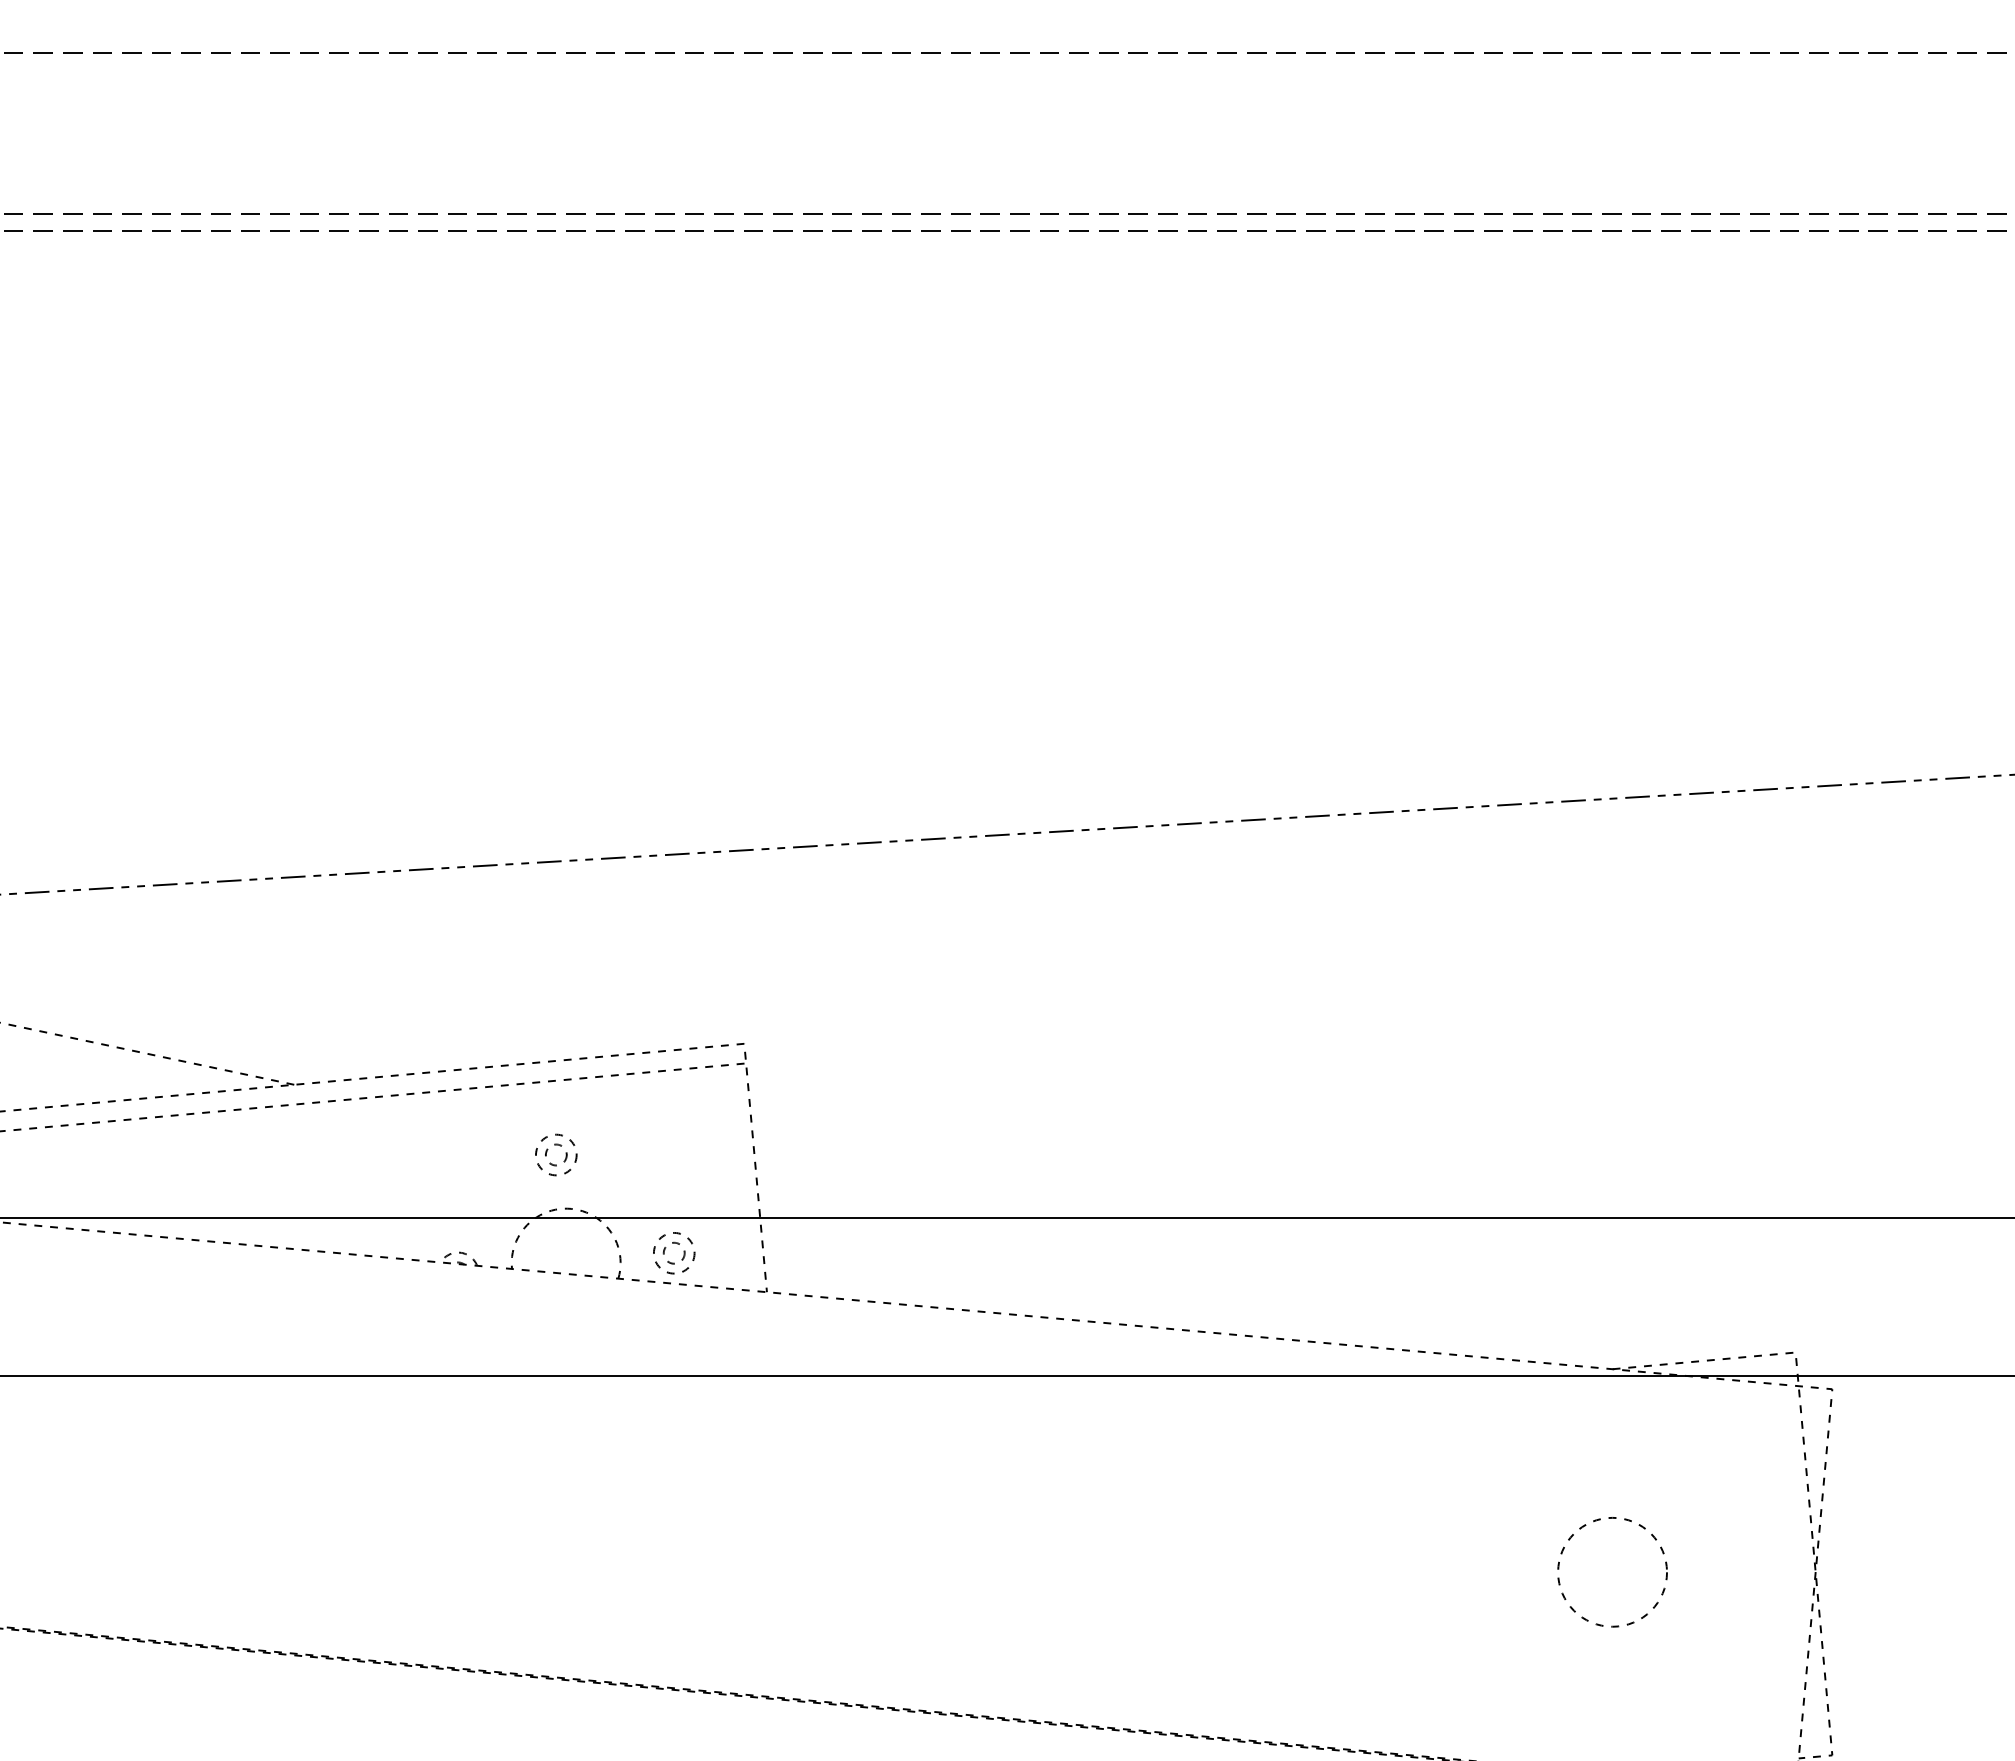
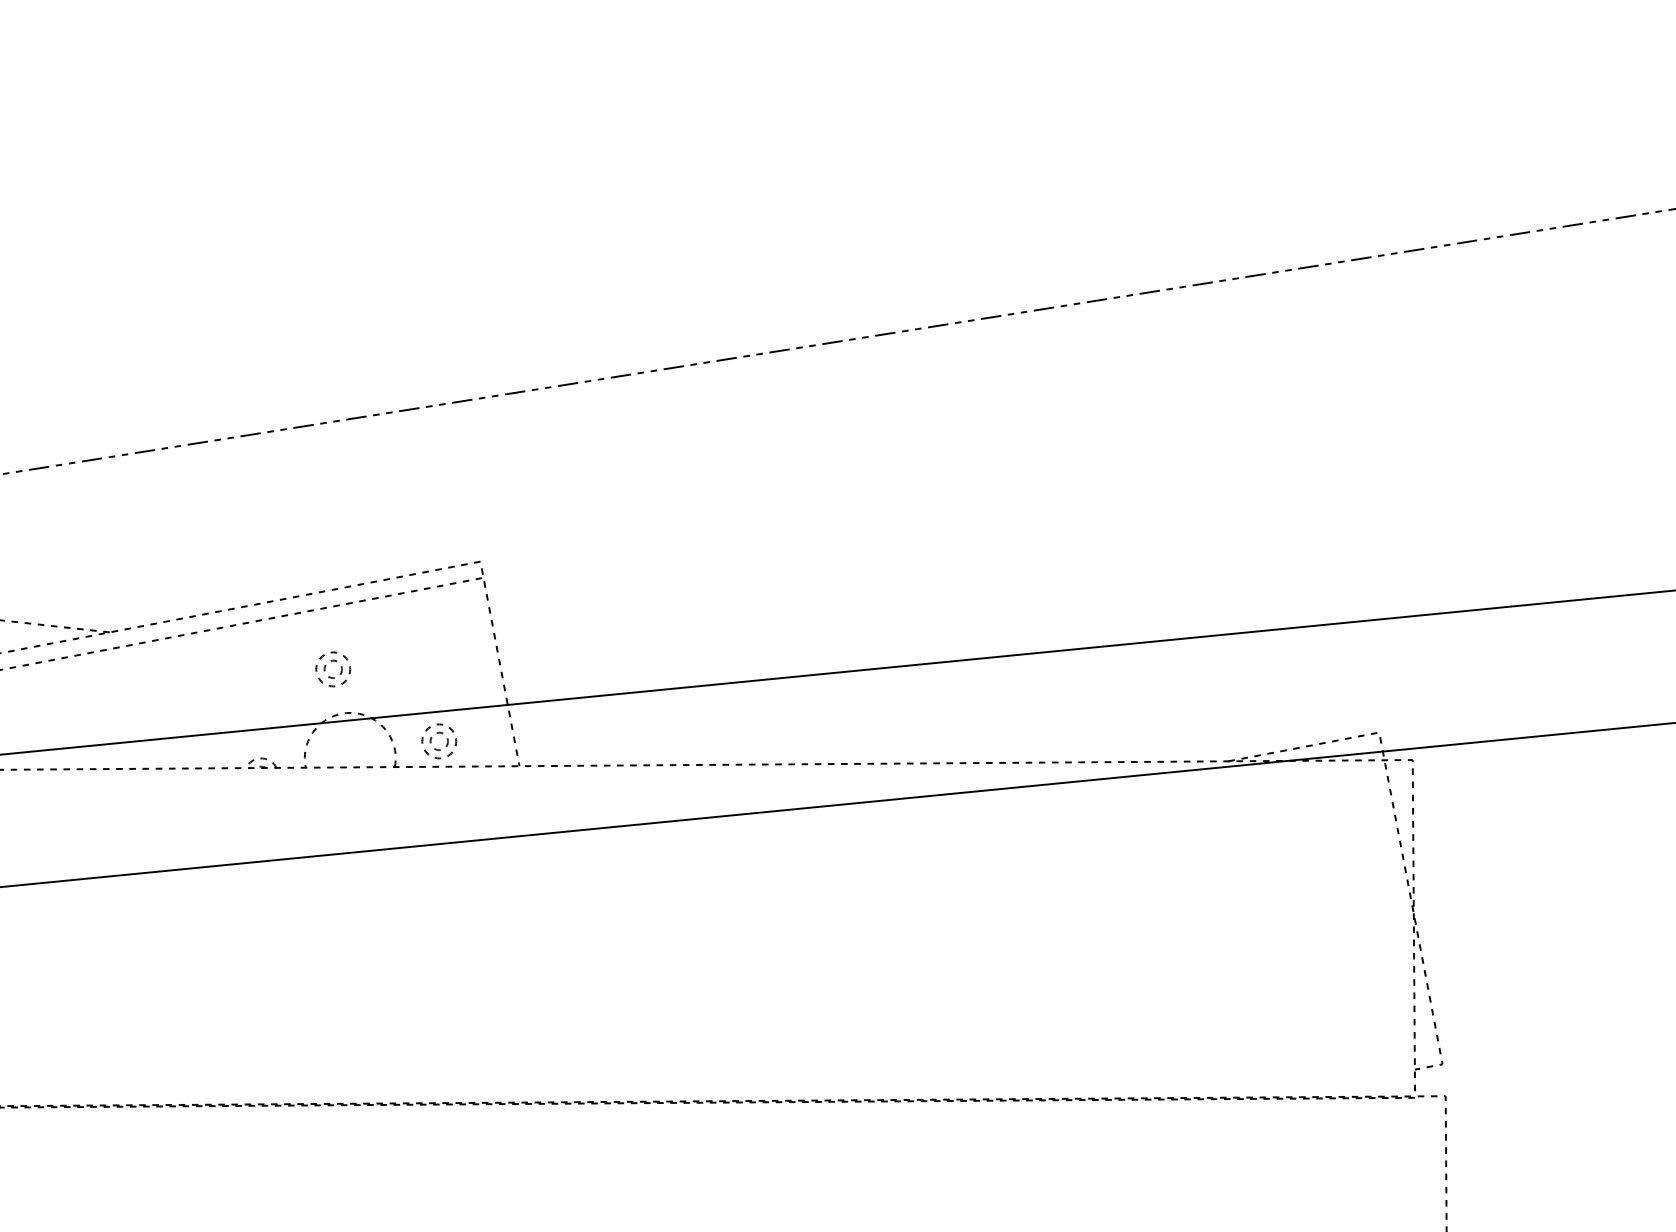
circle: (1612, 1572) -> (1244, 930), removed

